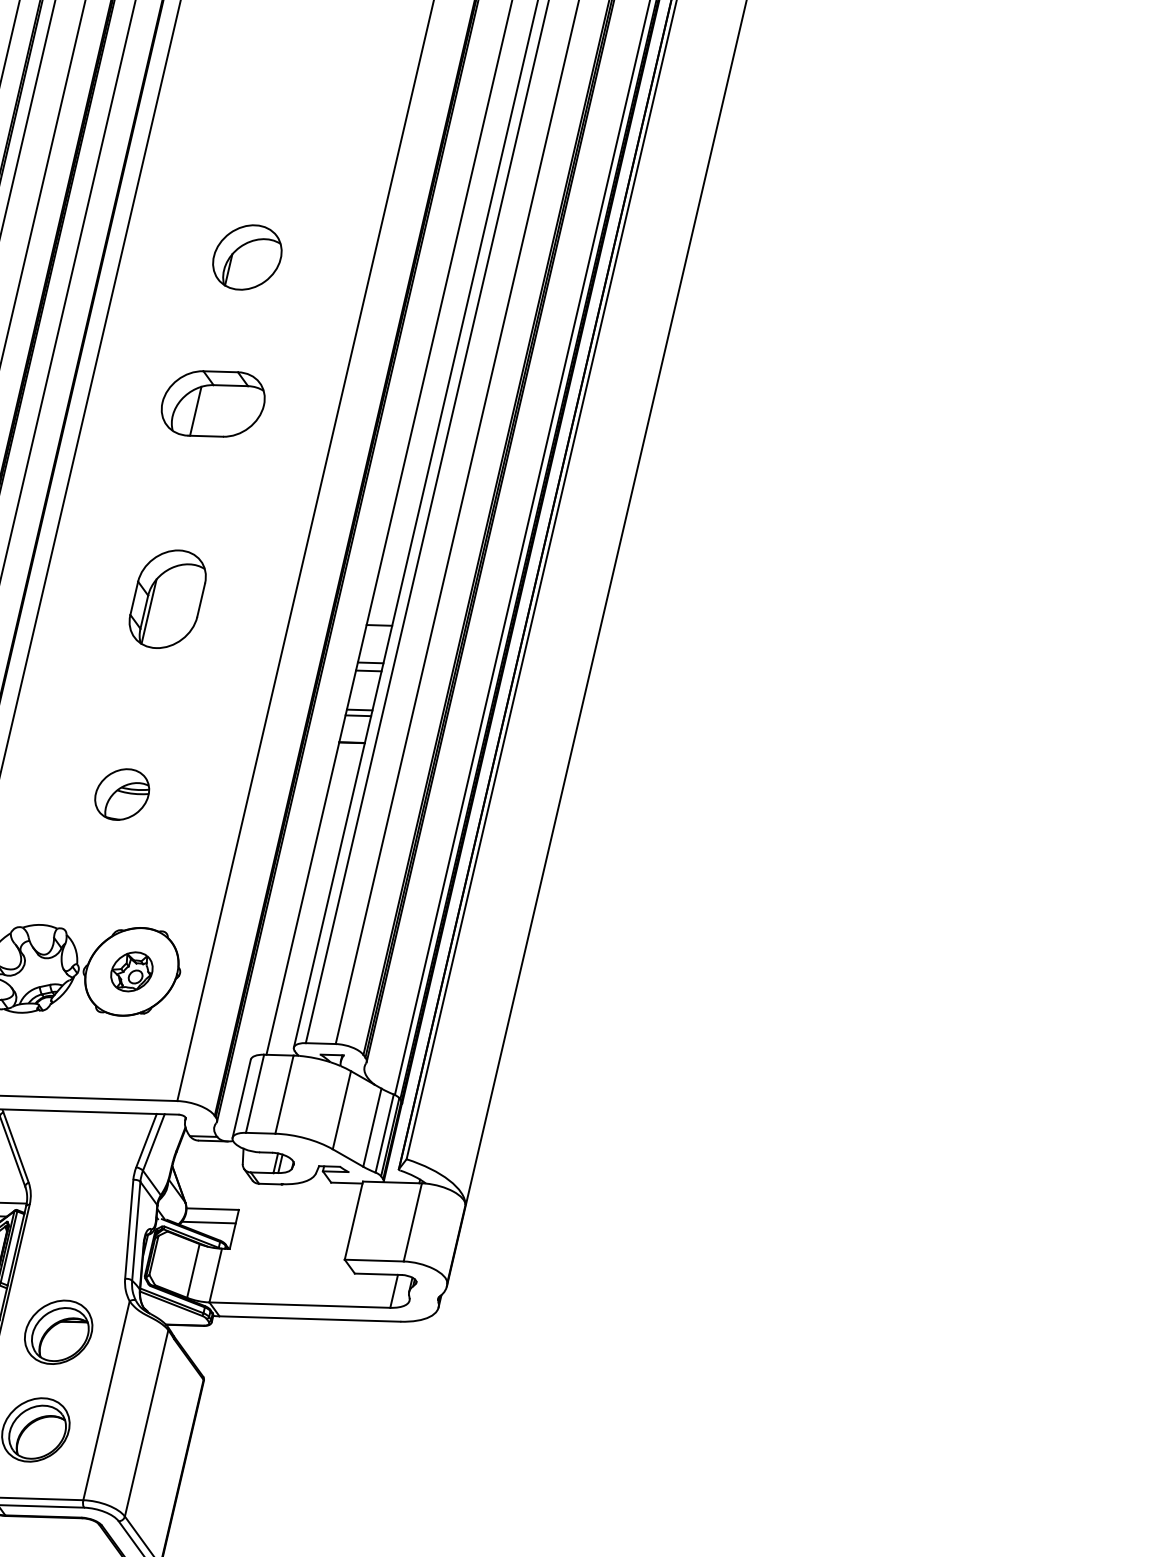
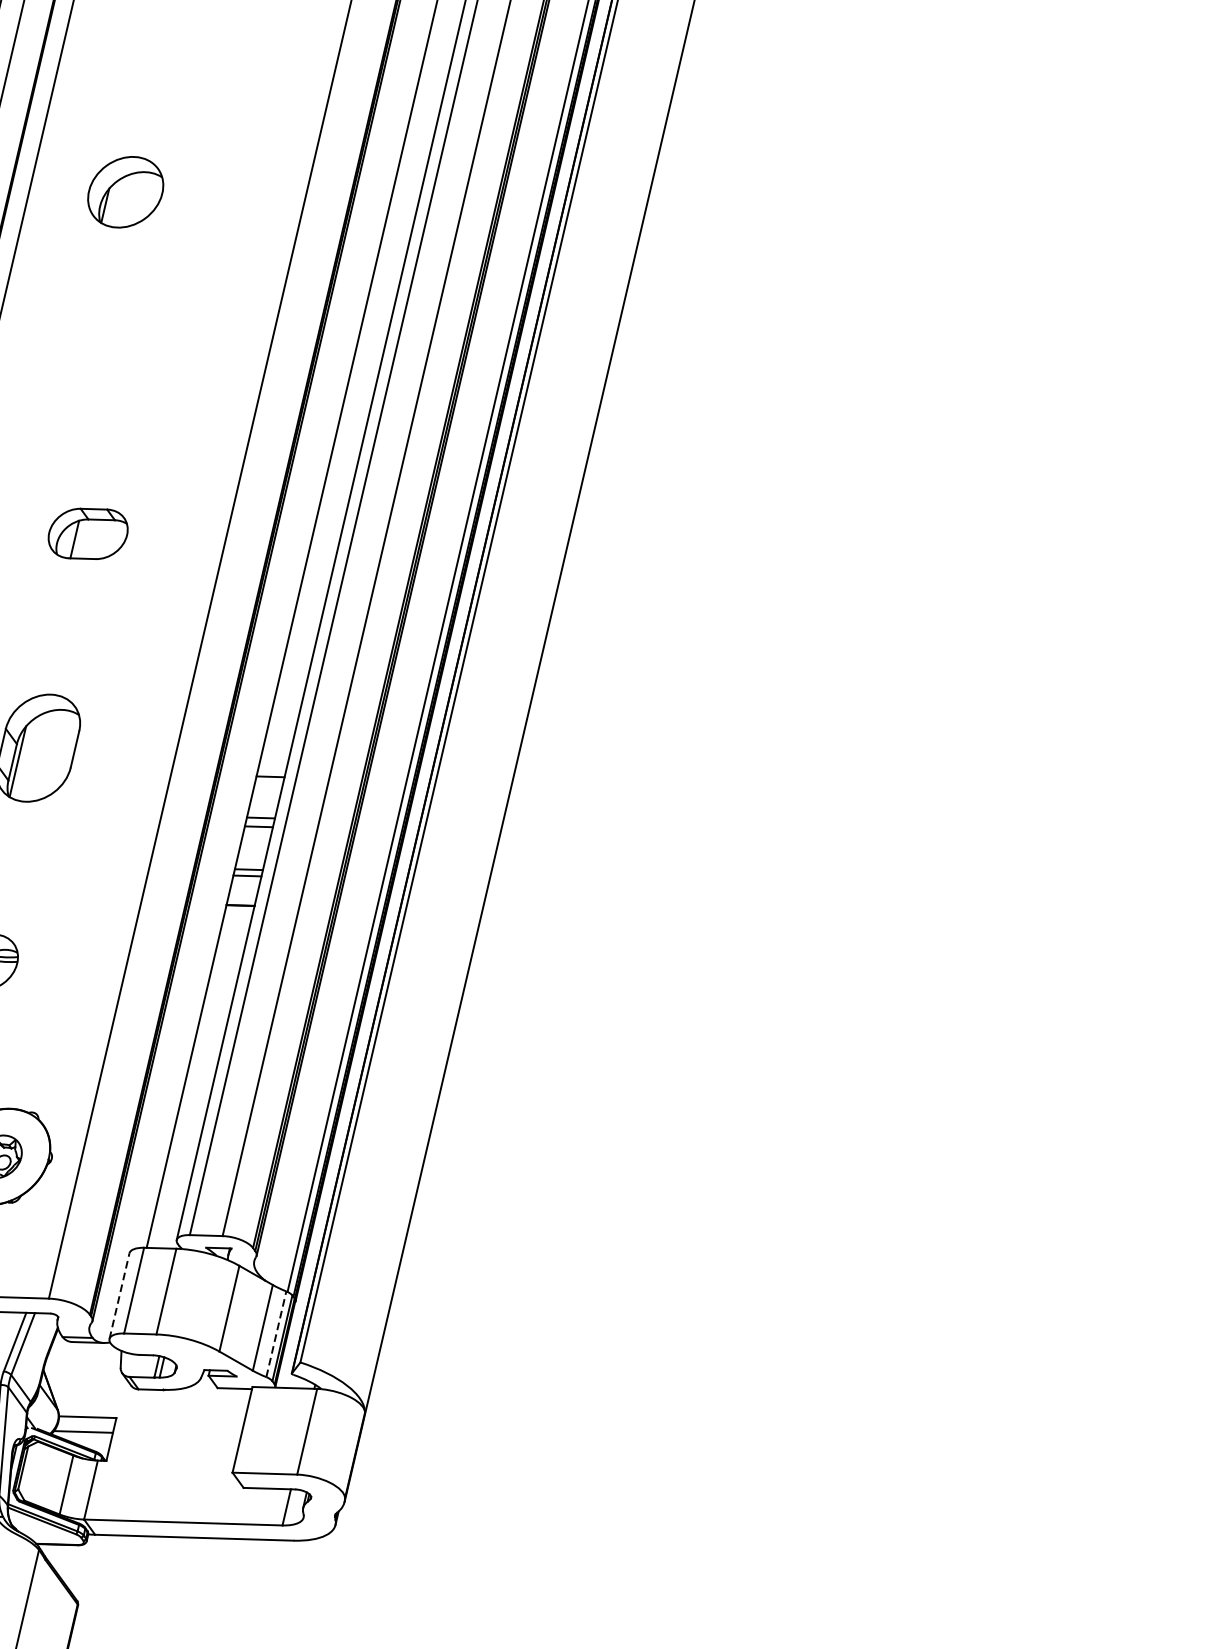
part: (247, 257) -> (125, 192), moved
part: (212, 403) -> (87, 533), size x0.7
line: (241, 1098) -> (119, 1295), solid -> dashed
line: (384, 1133) -> (276, 1334), solid -> dashed

